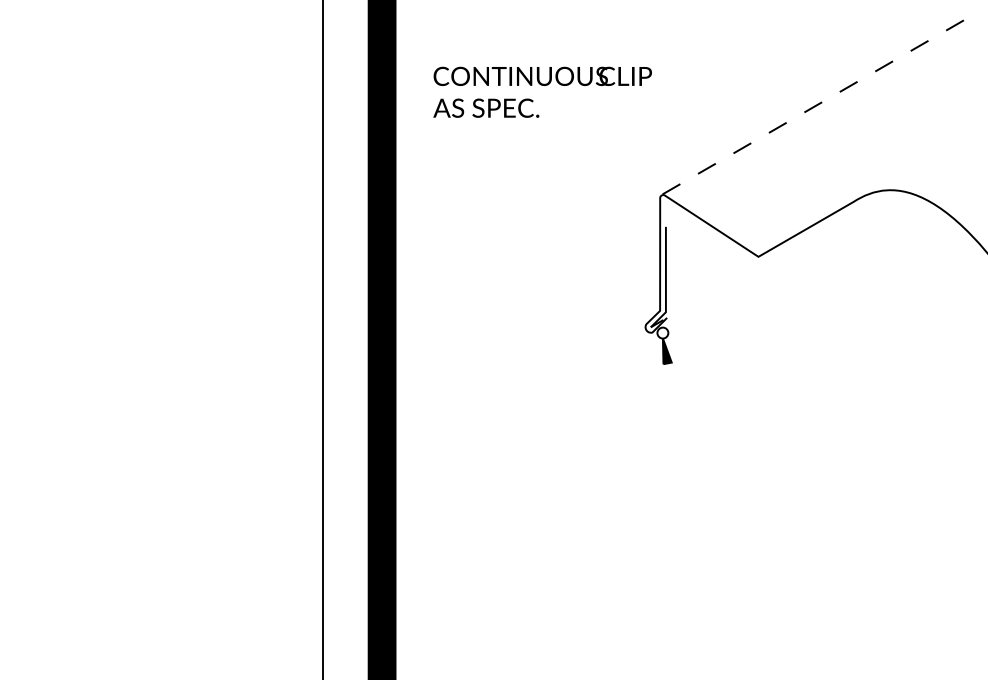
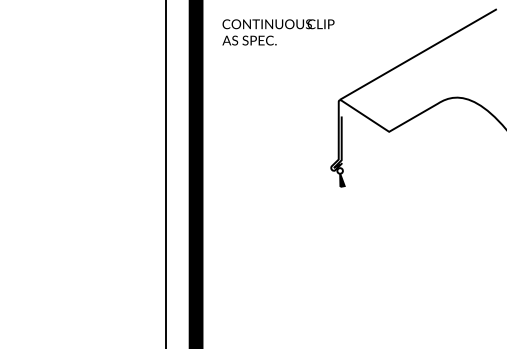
text: (542, 92) -> (278, 32), moved
line: (815, 106) -> (418, 54), dashed -> solid

